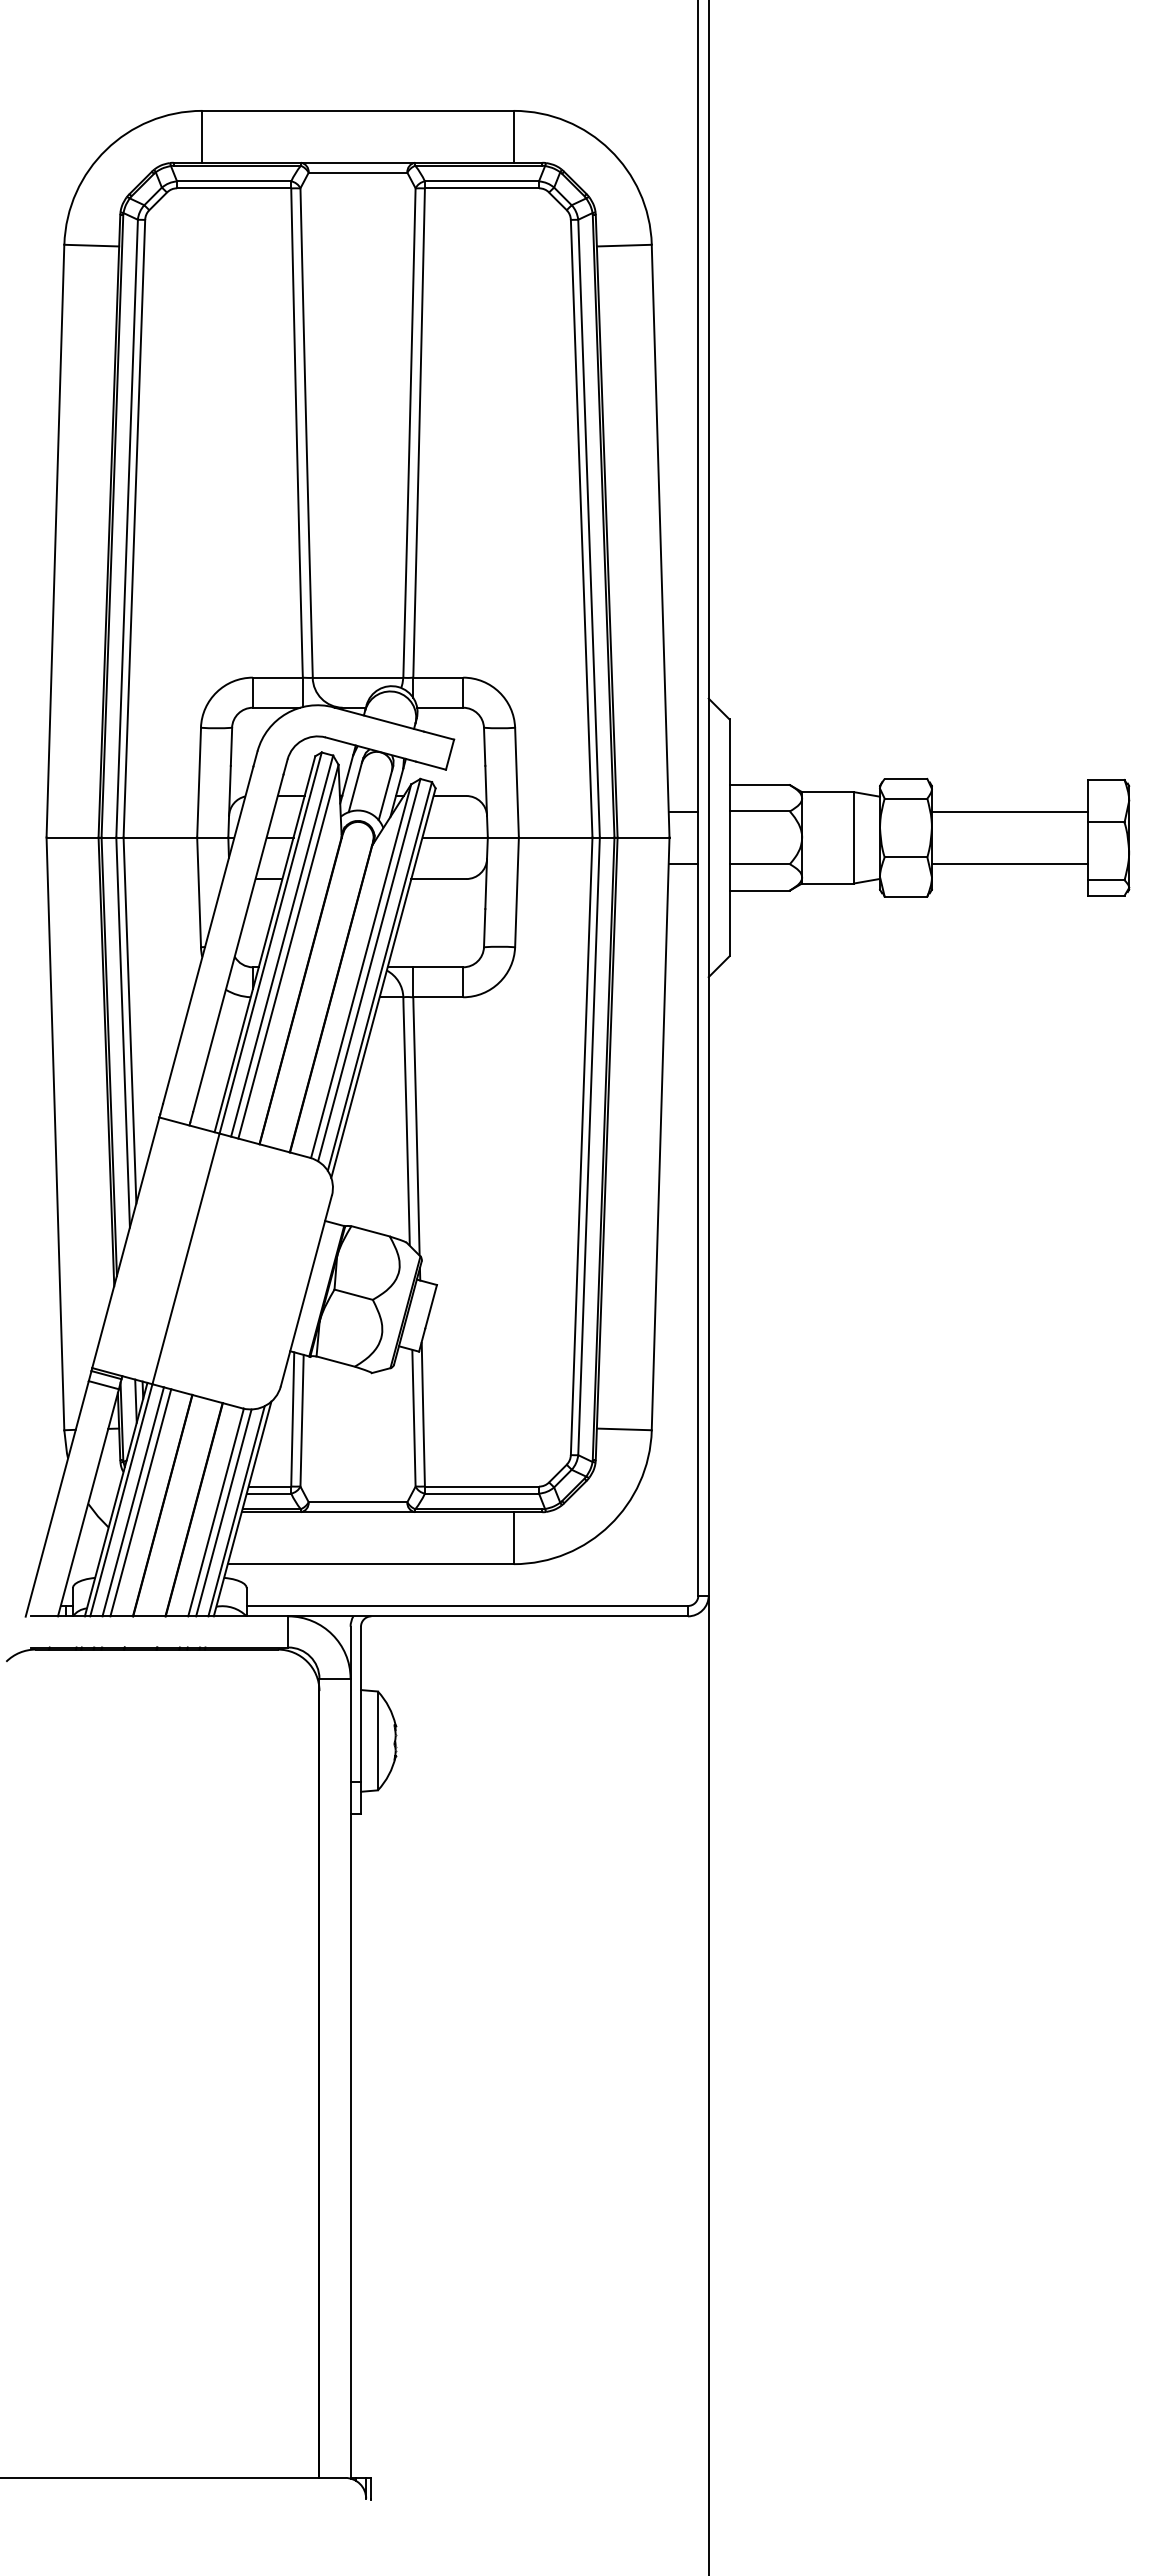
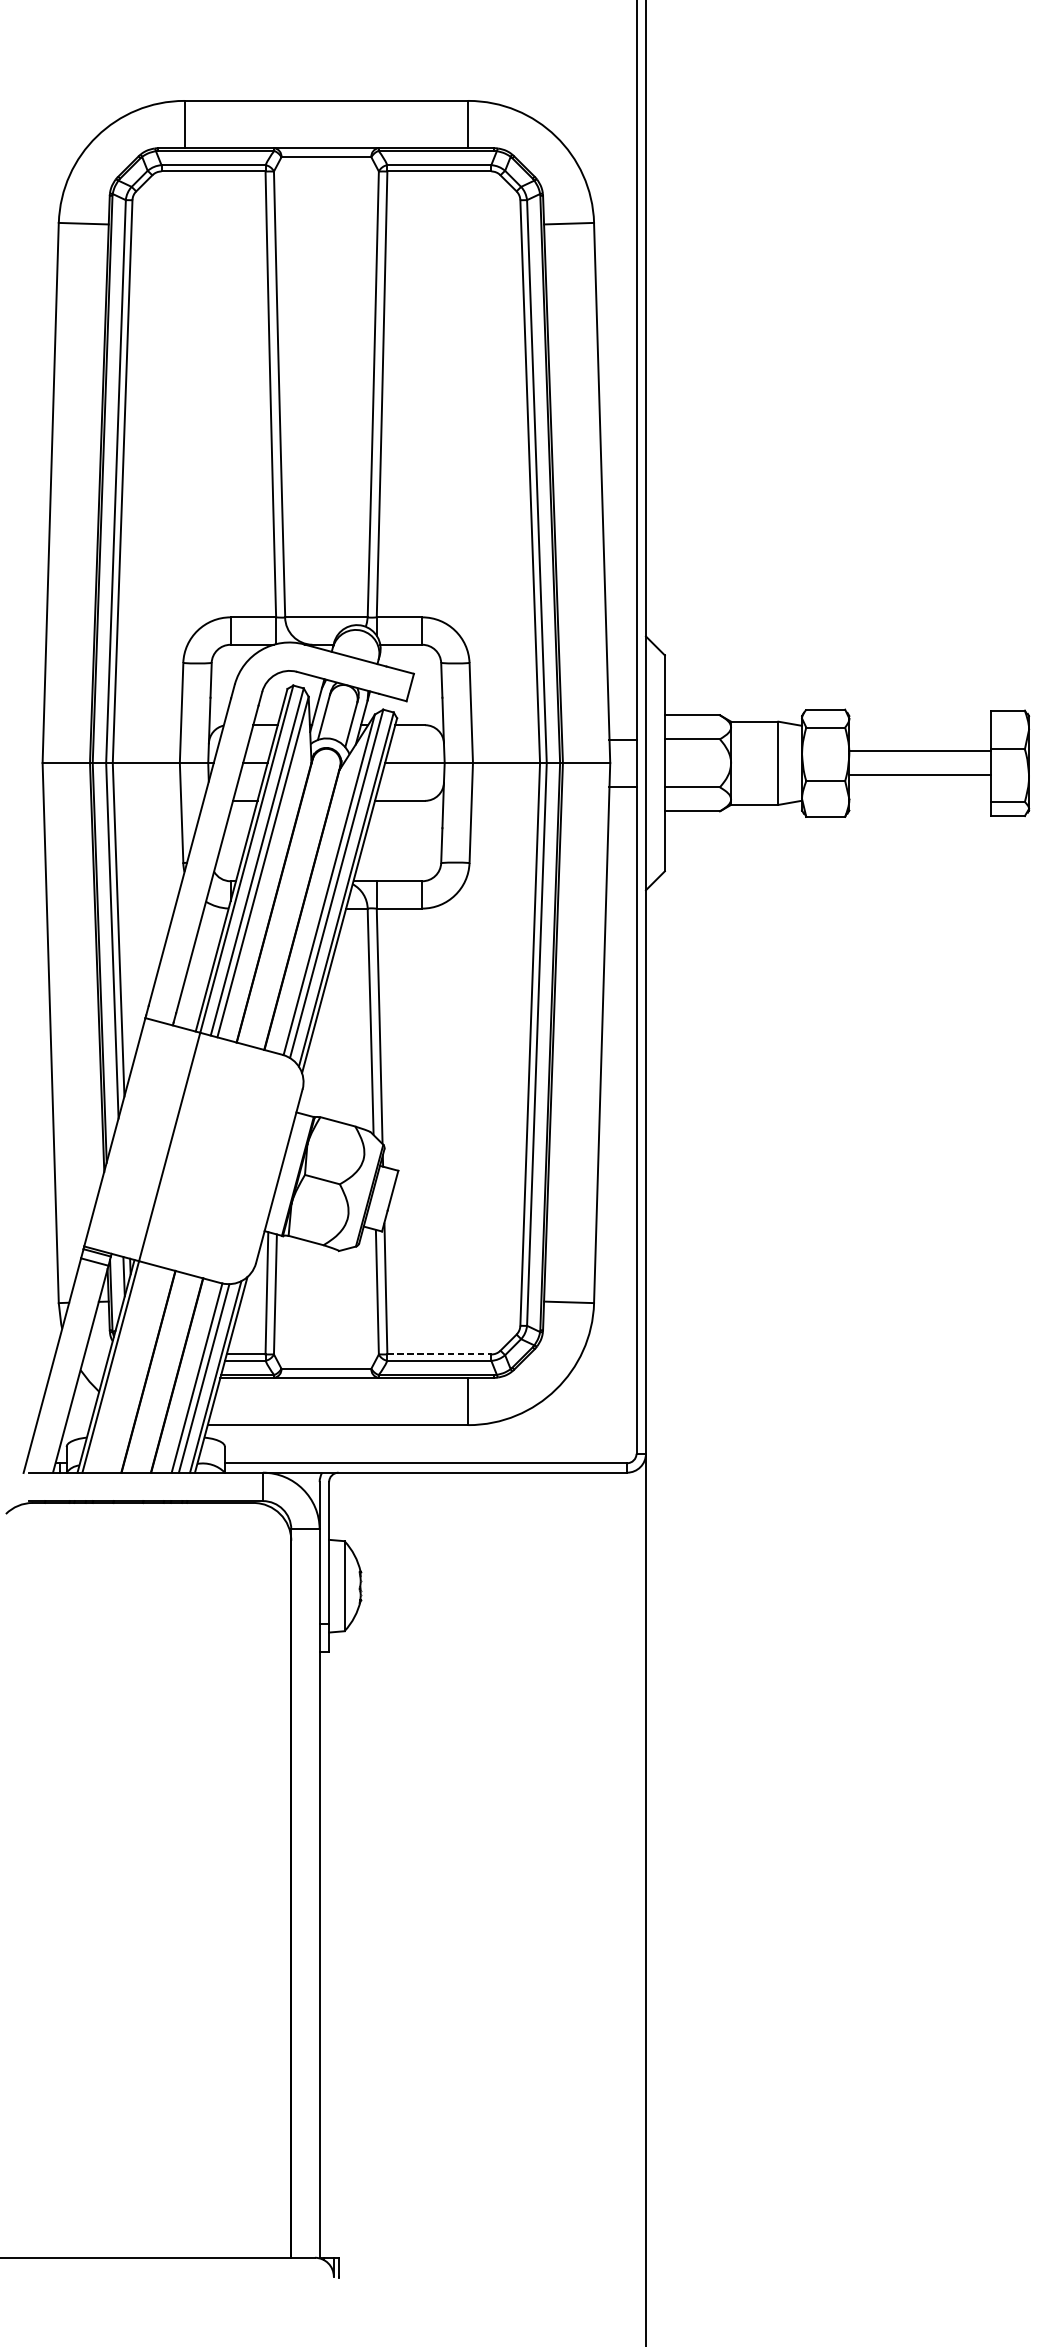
line: (1009, 811) -> (920, 774), moved
line: (1009, 863) -> (920, 750), moved
line: (482, 1486) -> (439, 1354), solid -> dashed
line: (132, 1501) -> (120, 1368), removed
line: (140, 1502) -> (128, 1368), removed

